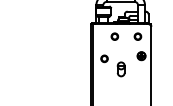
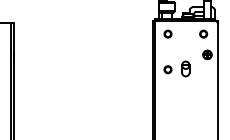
part: (114, 36) -> (167, 33), moved
part: (104, 58) -> (167, 69), moved

